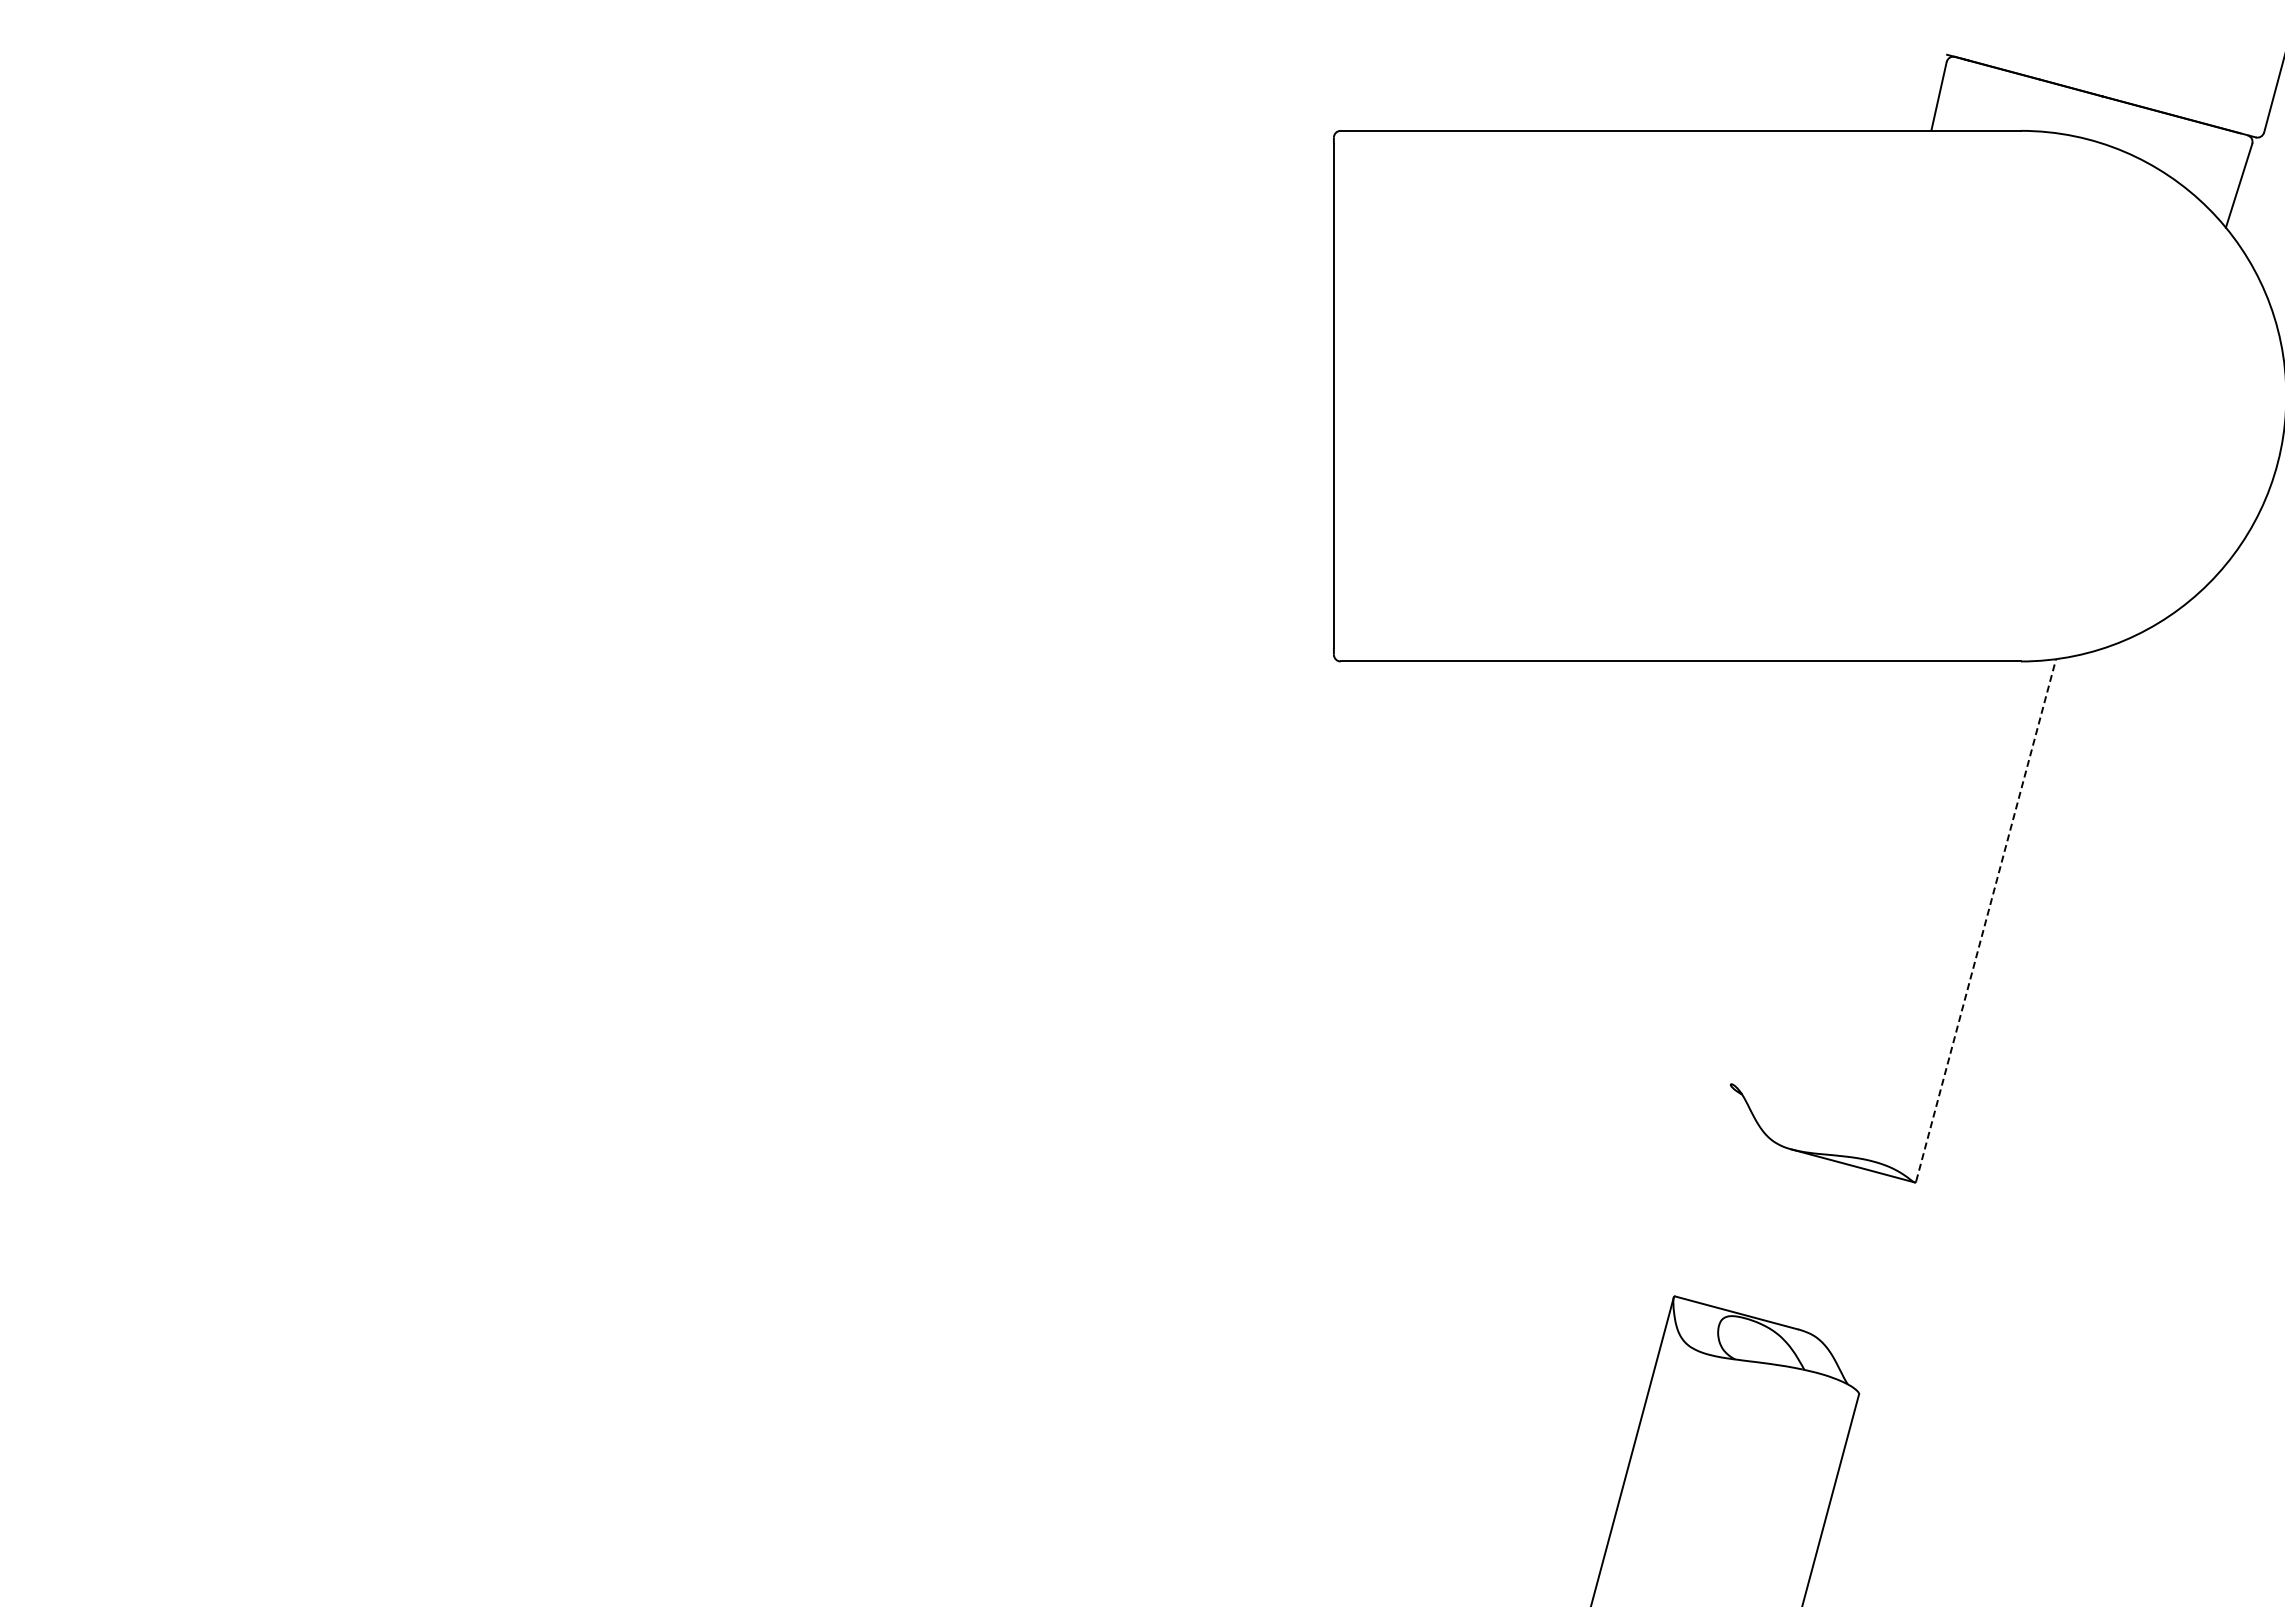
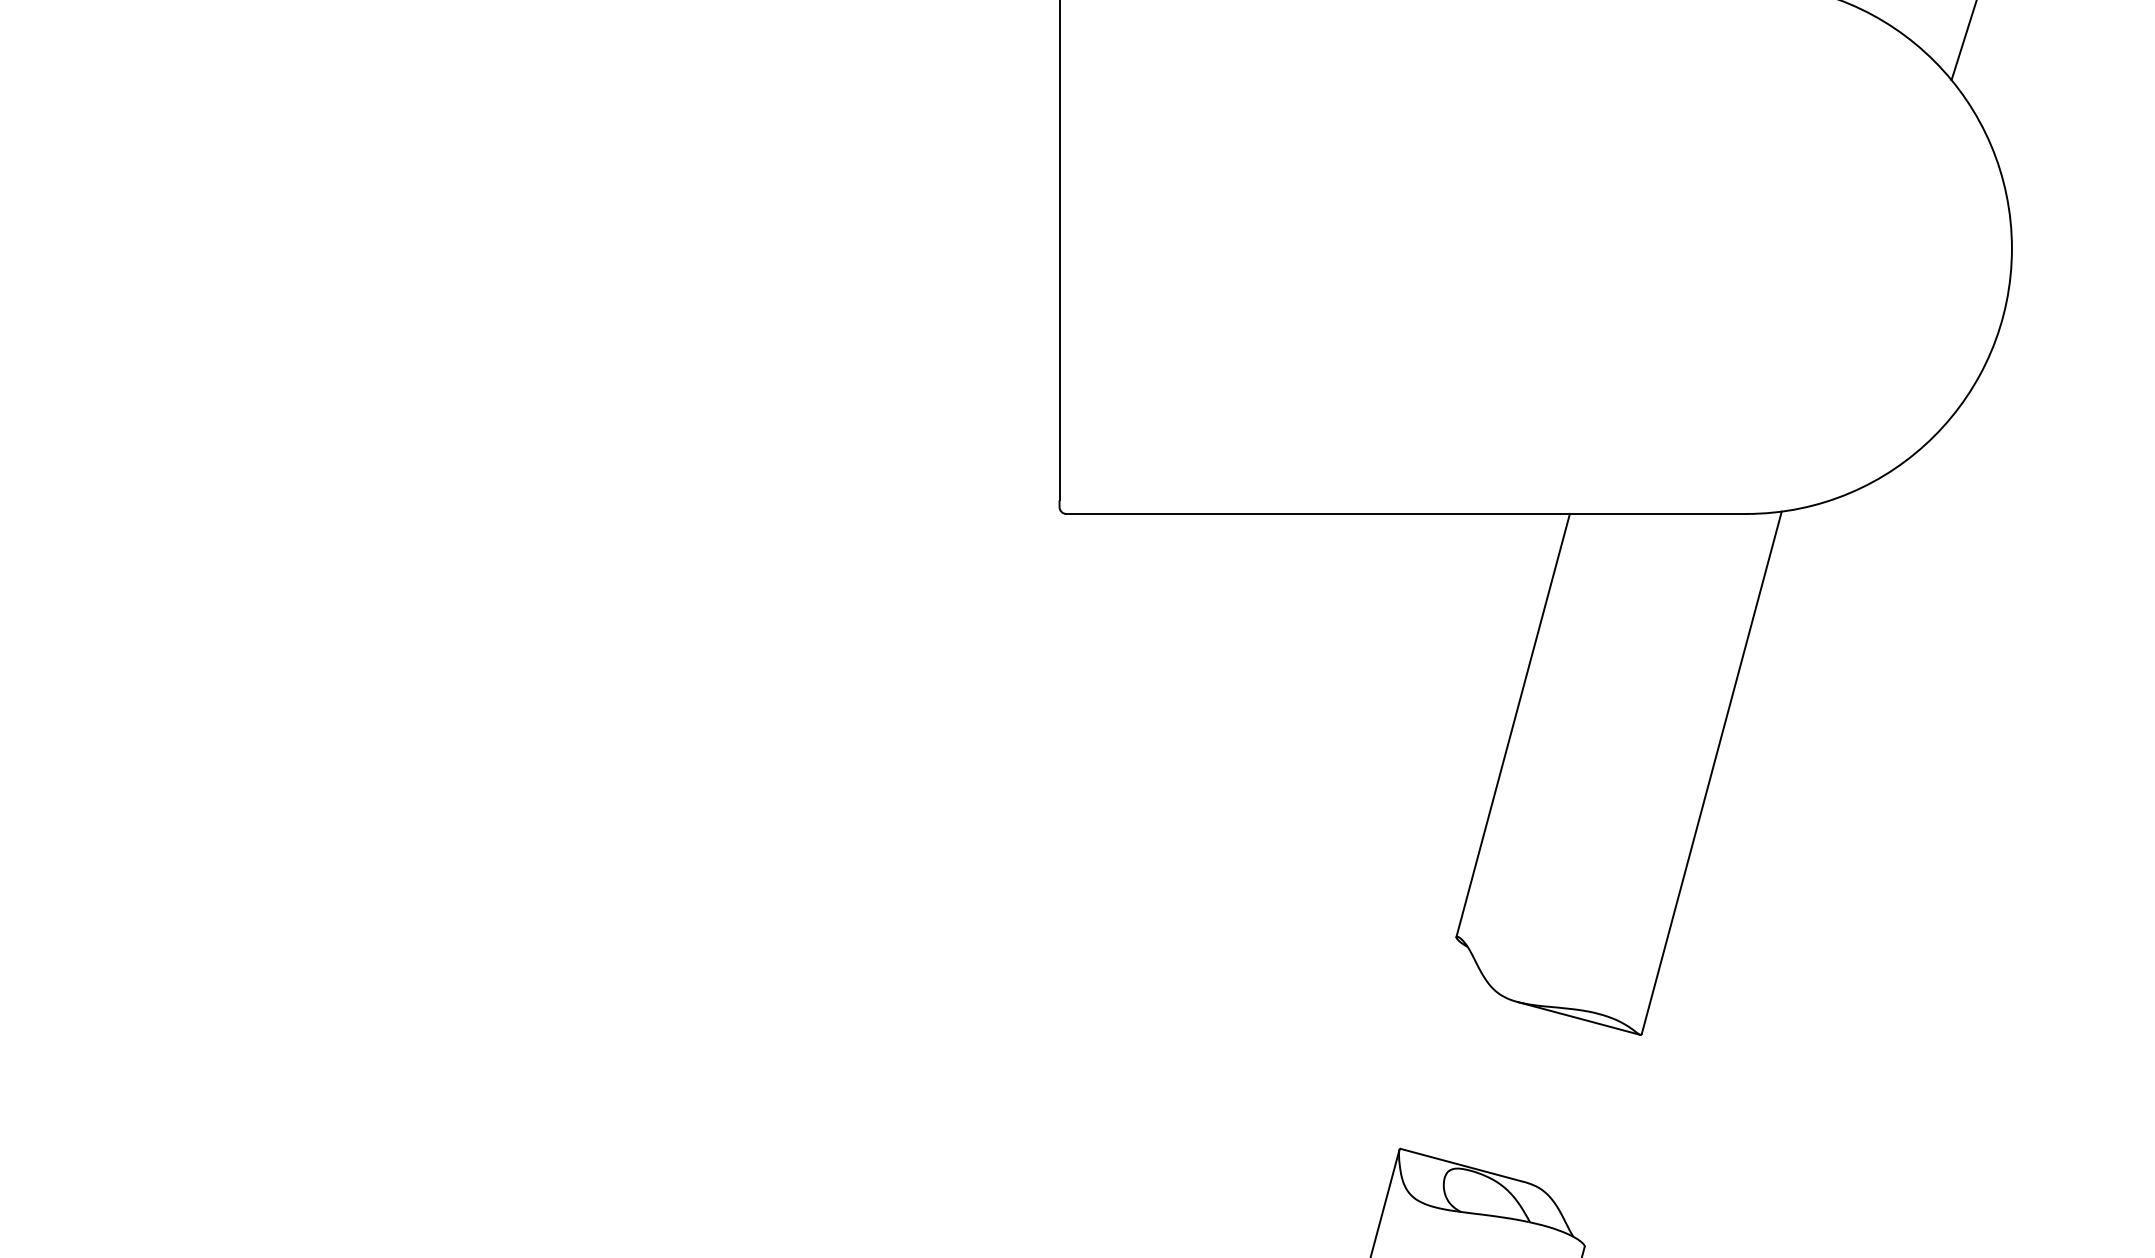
line: (1787, 872) -> (1513, 724), added
line: (1986, 919) -> (1712, 771), dashed -> solid

